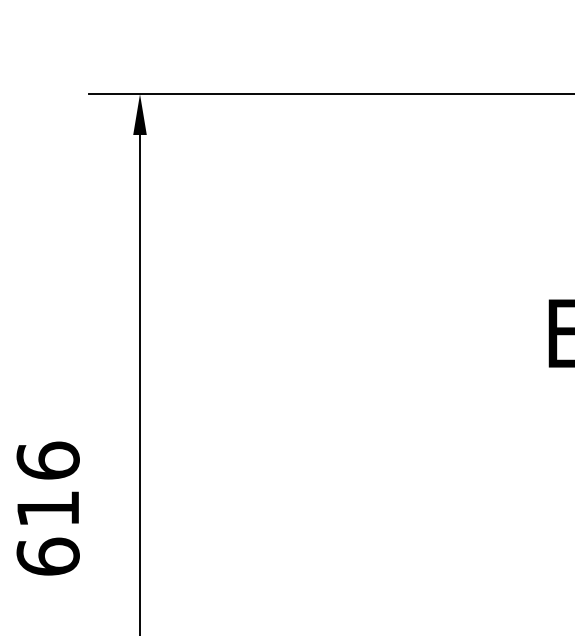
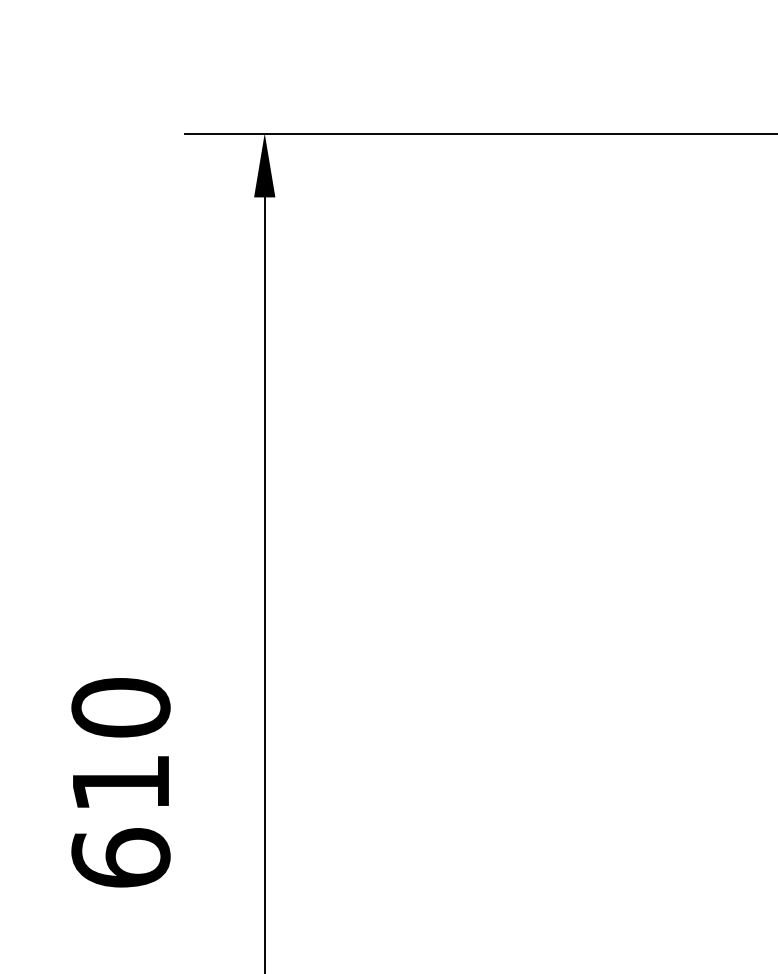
text: (47, 460) -> (119, 707), 616 -> 610

